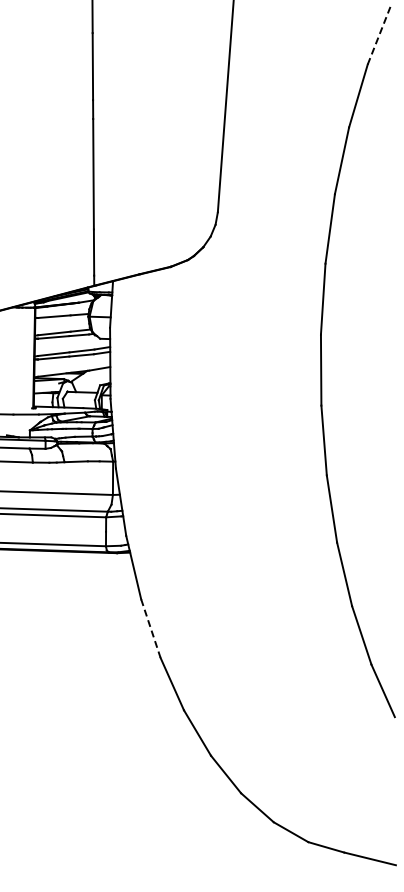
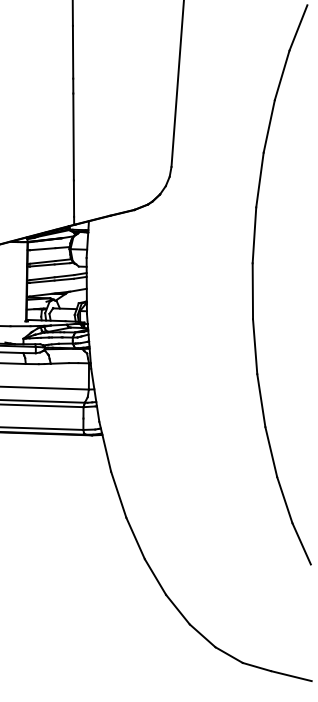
line: (378, 36) -> (297, 28), dashed -> solid
line: (150, 628) -> (118, 494), dashed -> solid

